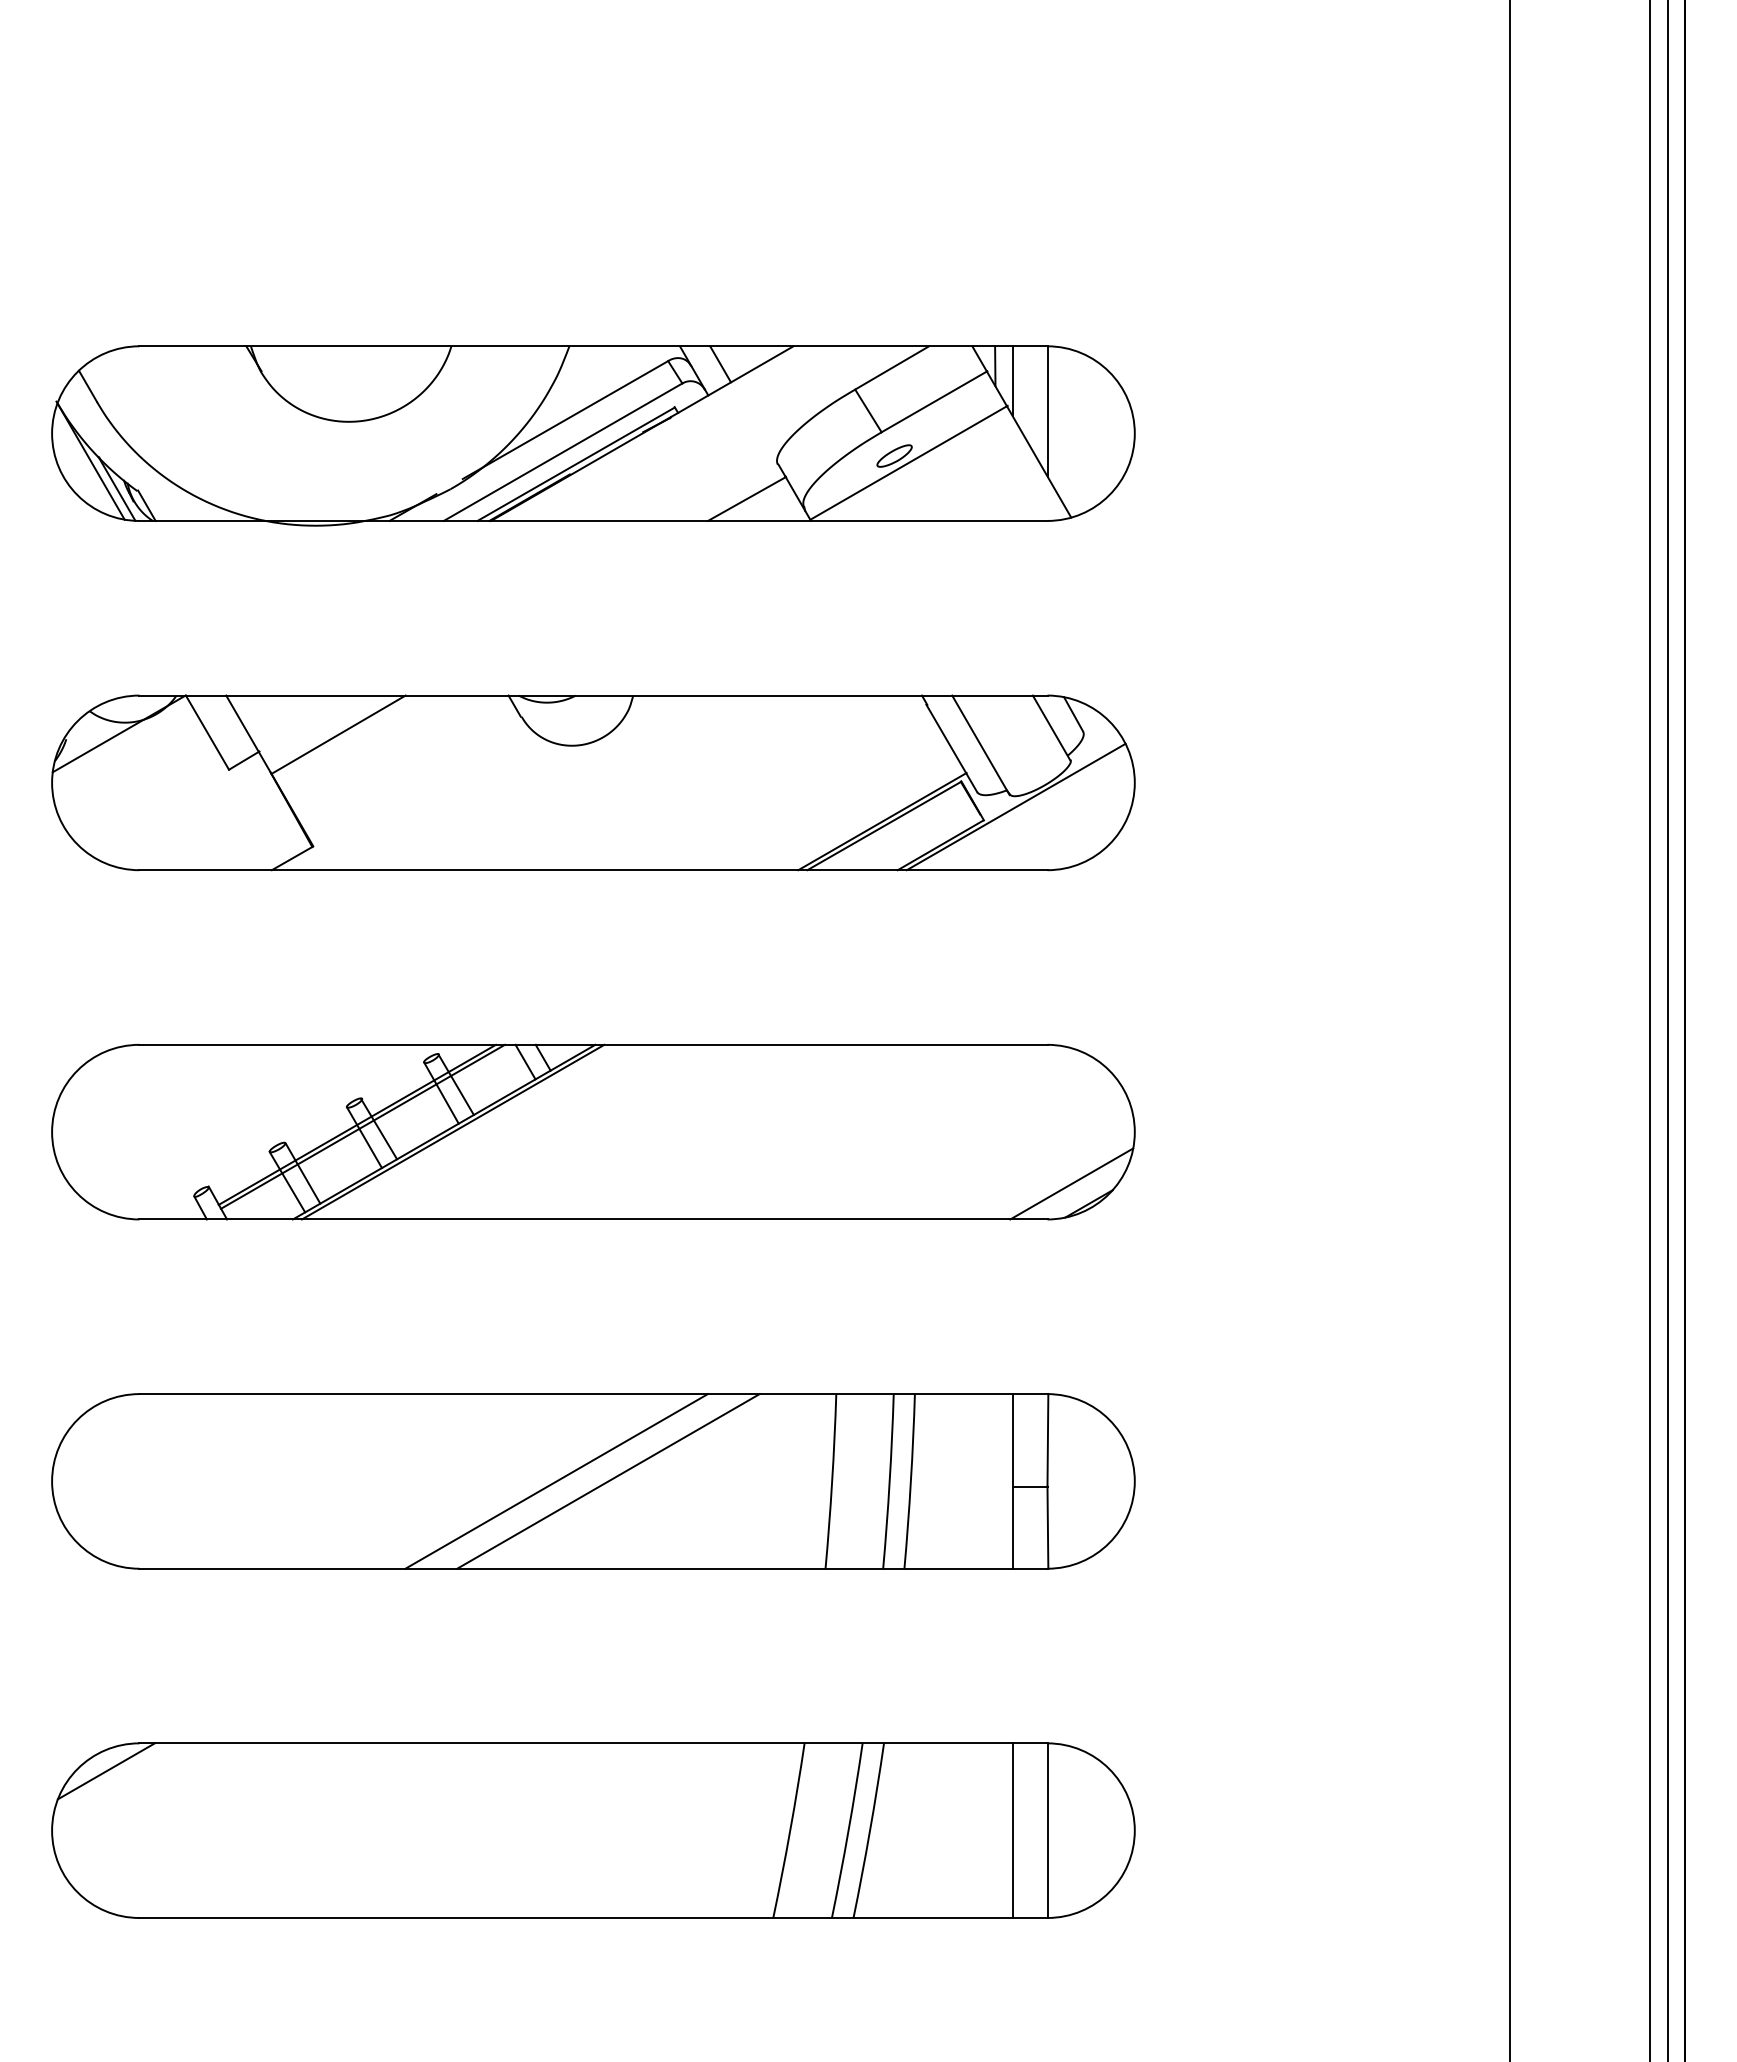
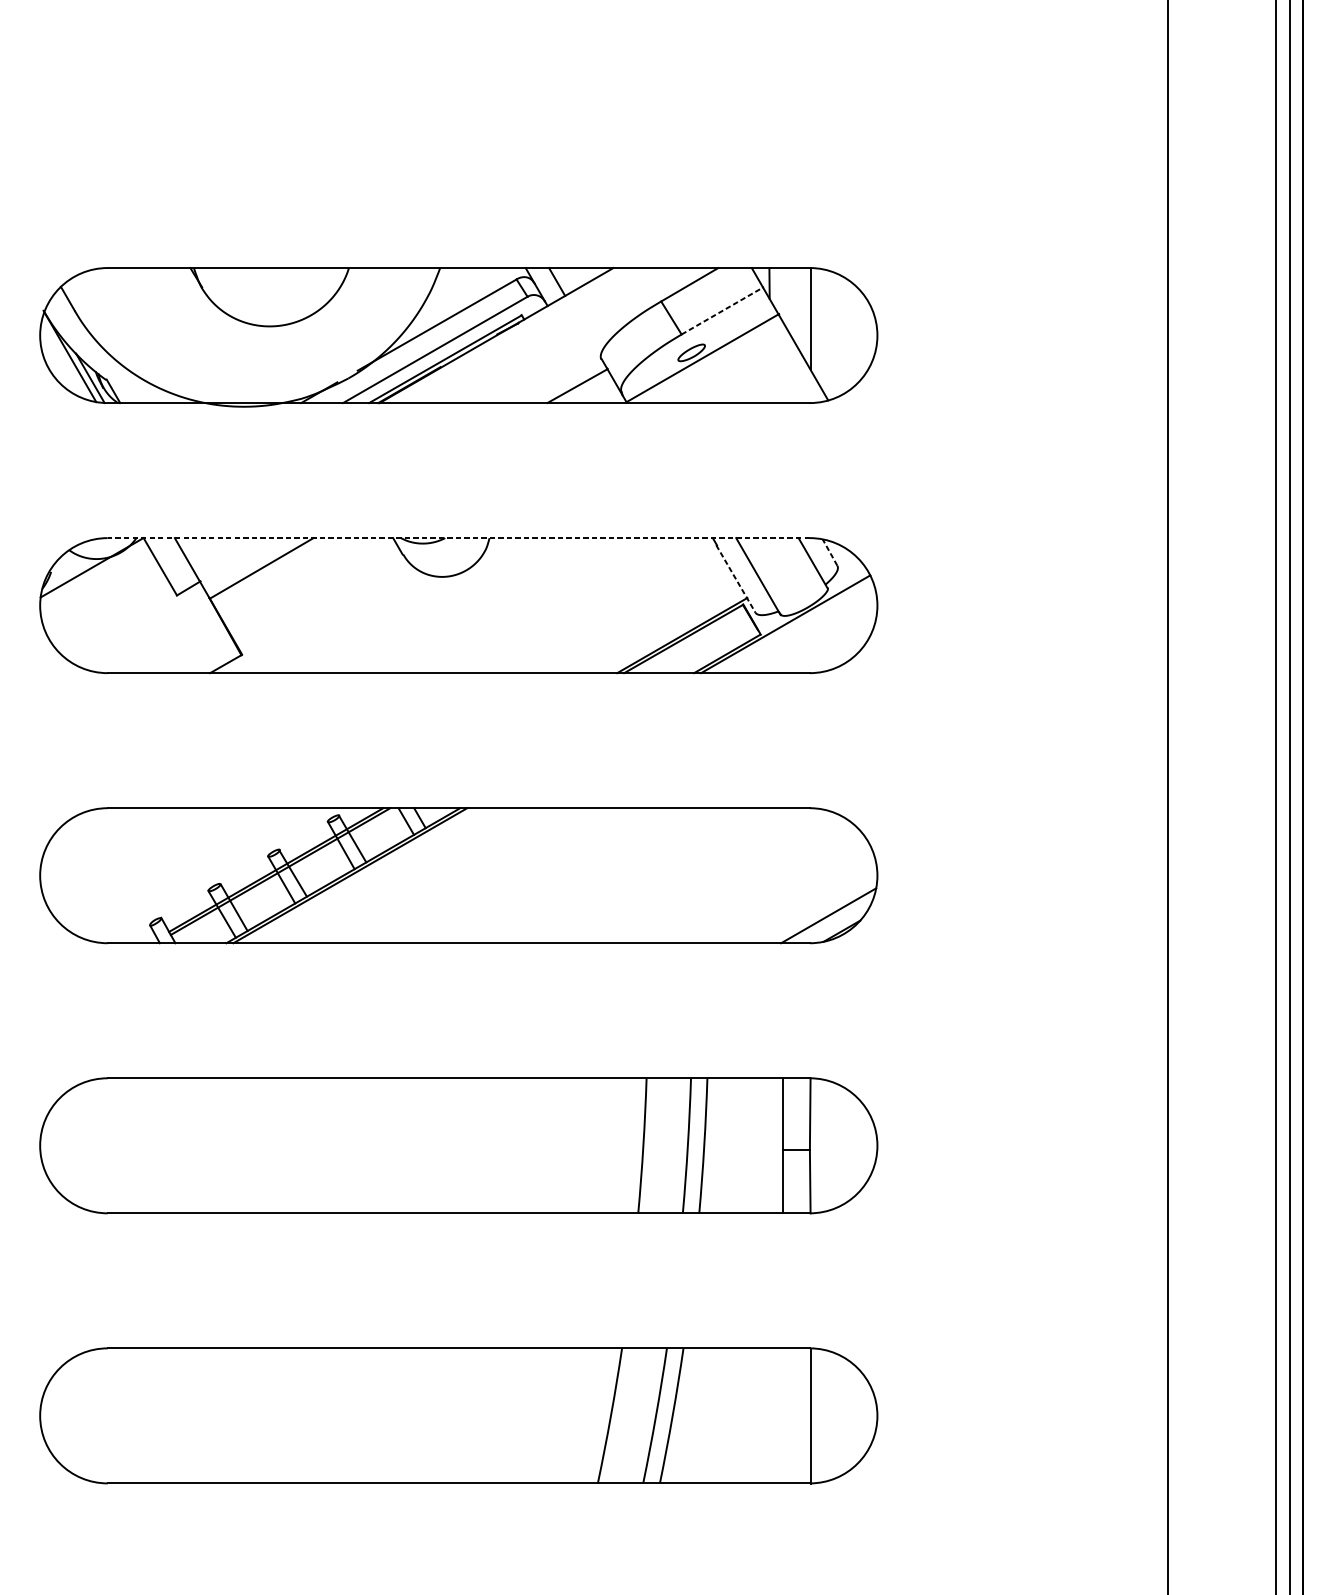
line: (1012, 380) -> (782, 294), removed
line: (934, 401) -> (722, 310), solid -> dashed
line: (592, 695) -> (458, 538), solid -> dashed
line: (1073, 713) -> (830, 551), solid -> dashed
line: (951, 748) -> (735, 579), solid -> dashed
line: (556, 1481) -> (430, 1145), removed
line: (608, 1481) -> (470, 1145), removed
line: (105, 1771) -> (81, 1370), removed
line: (1012, 1830) -> (782, 1415), removed

